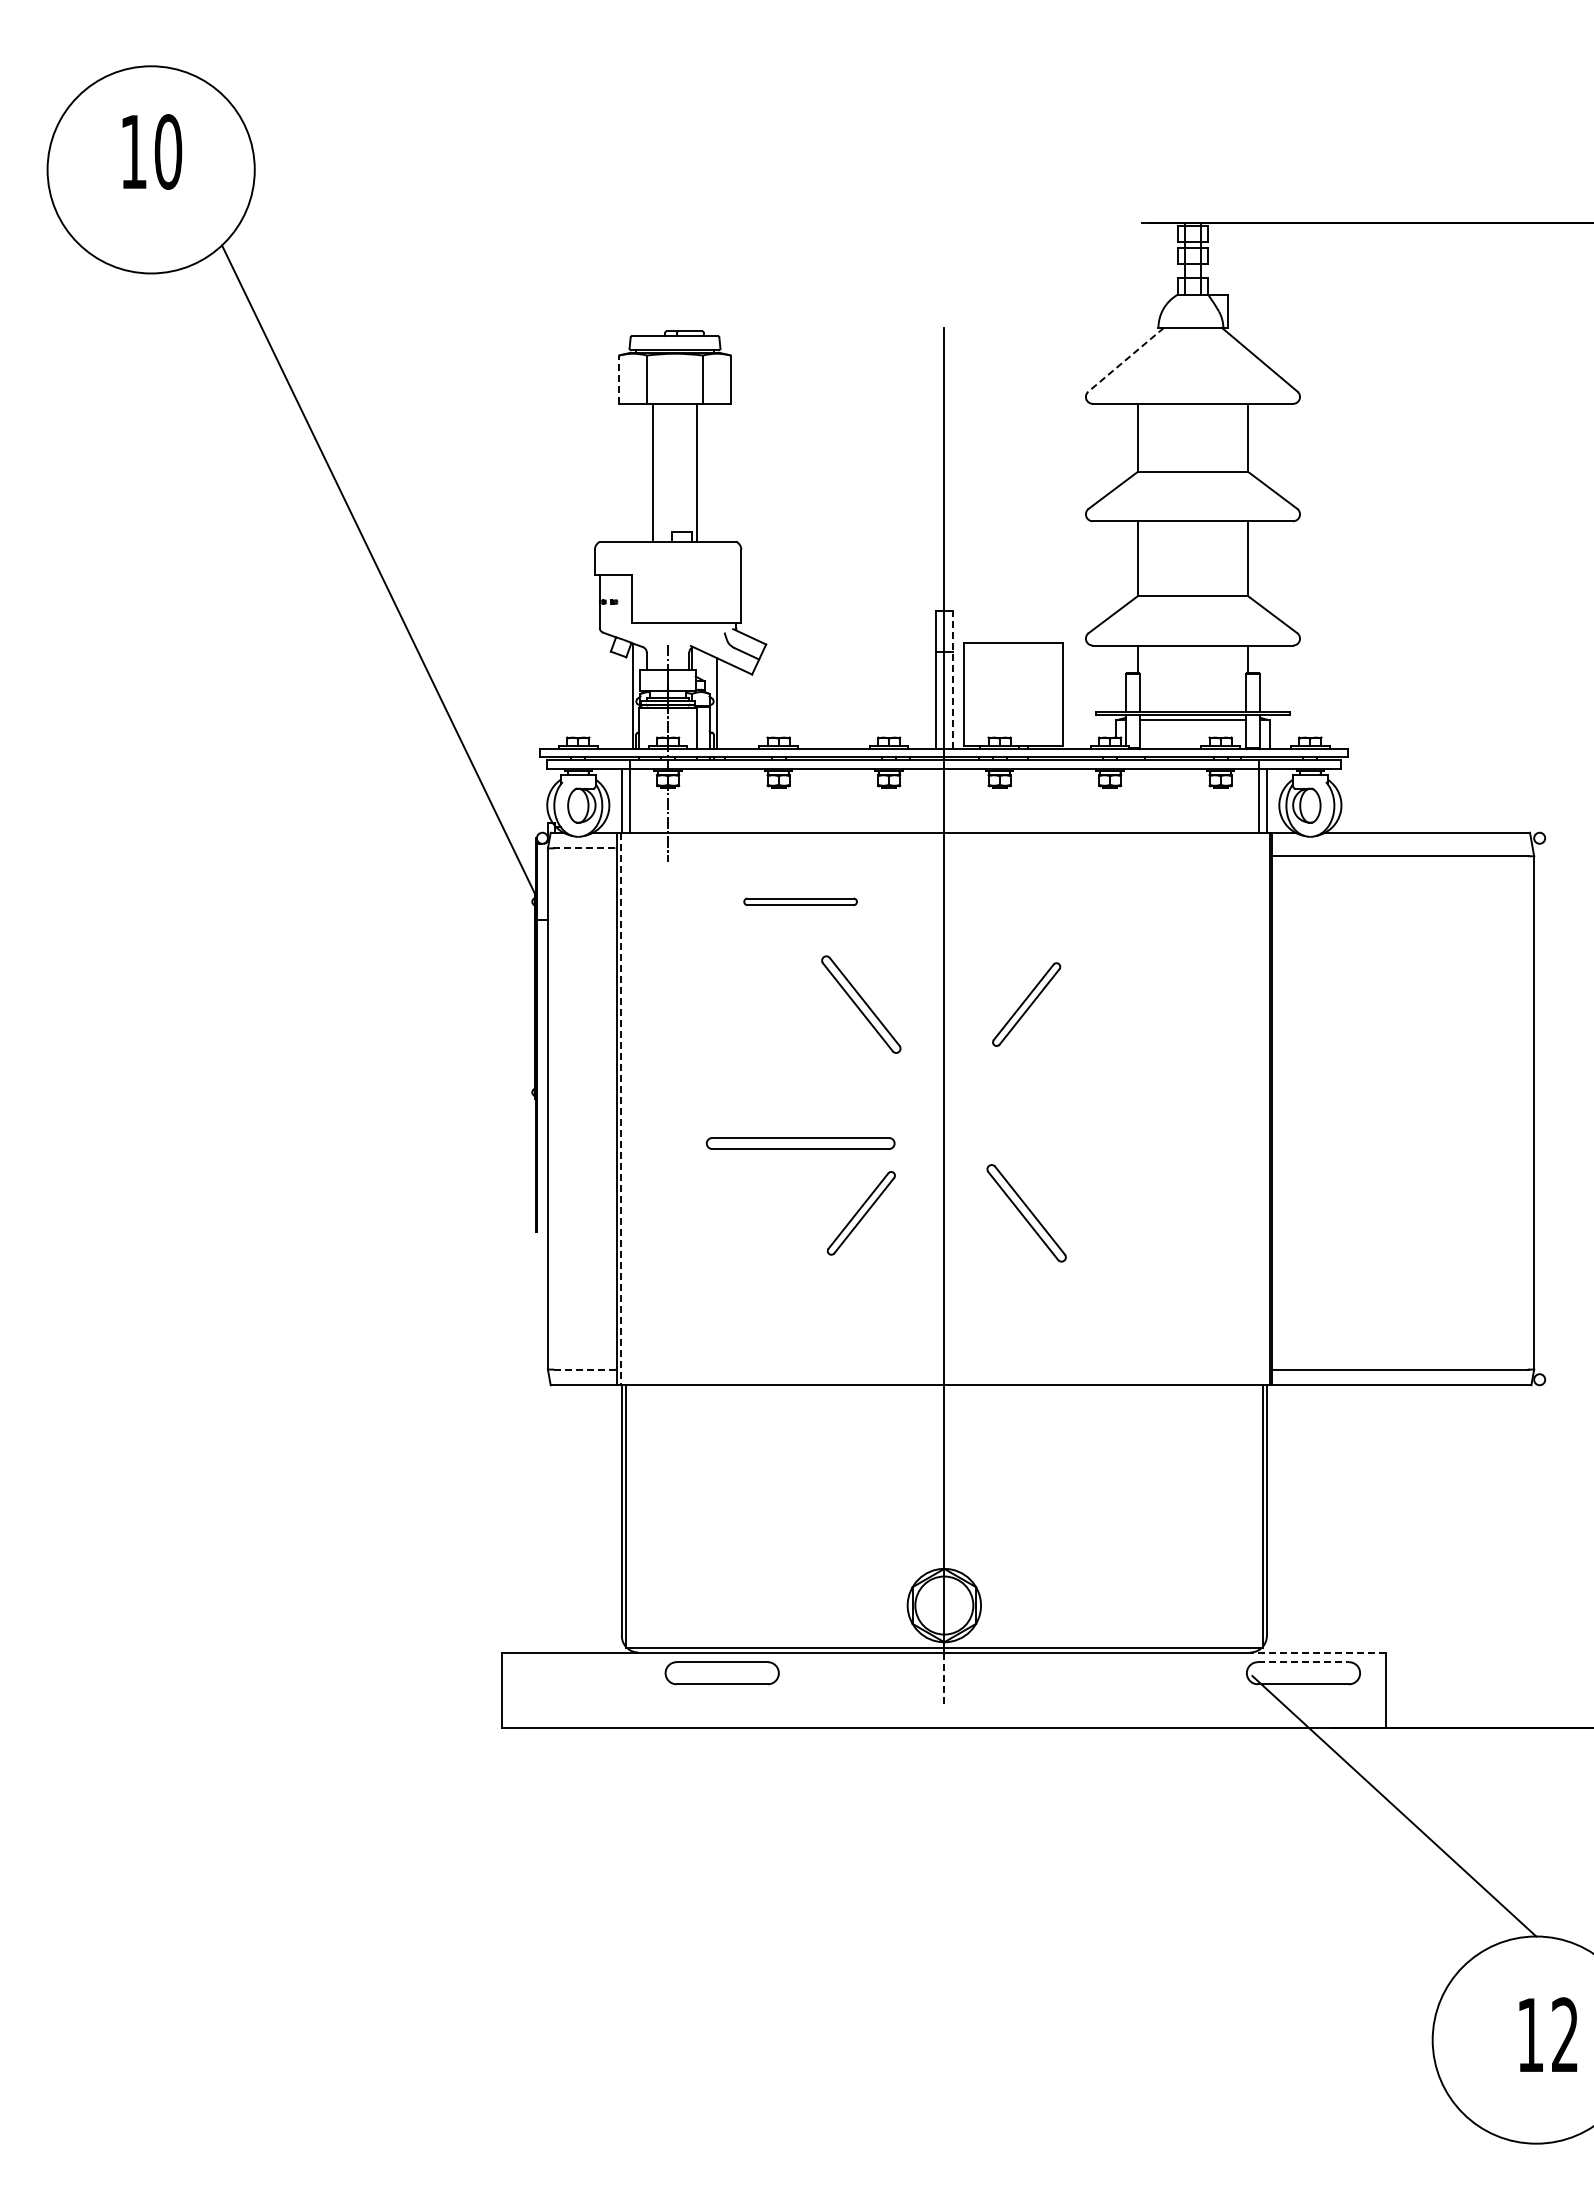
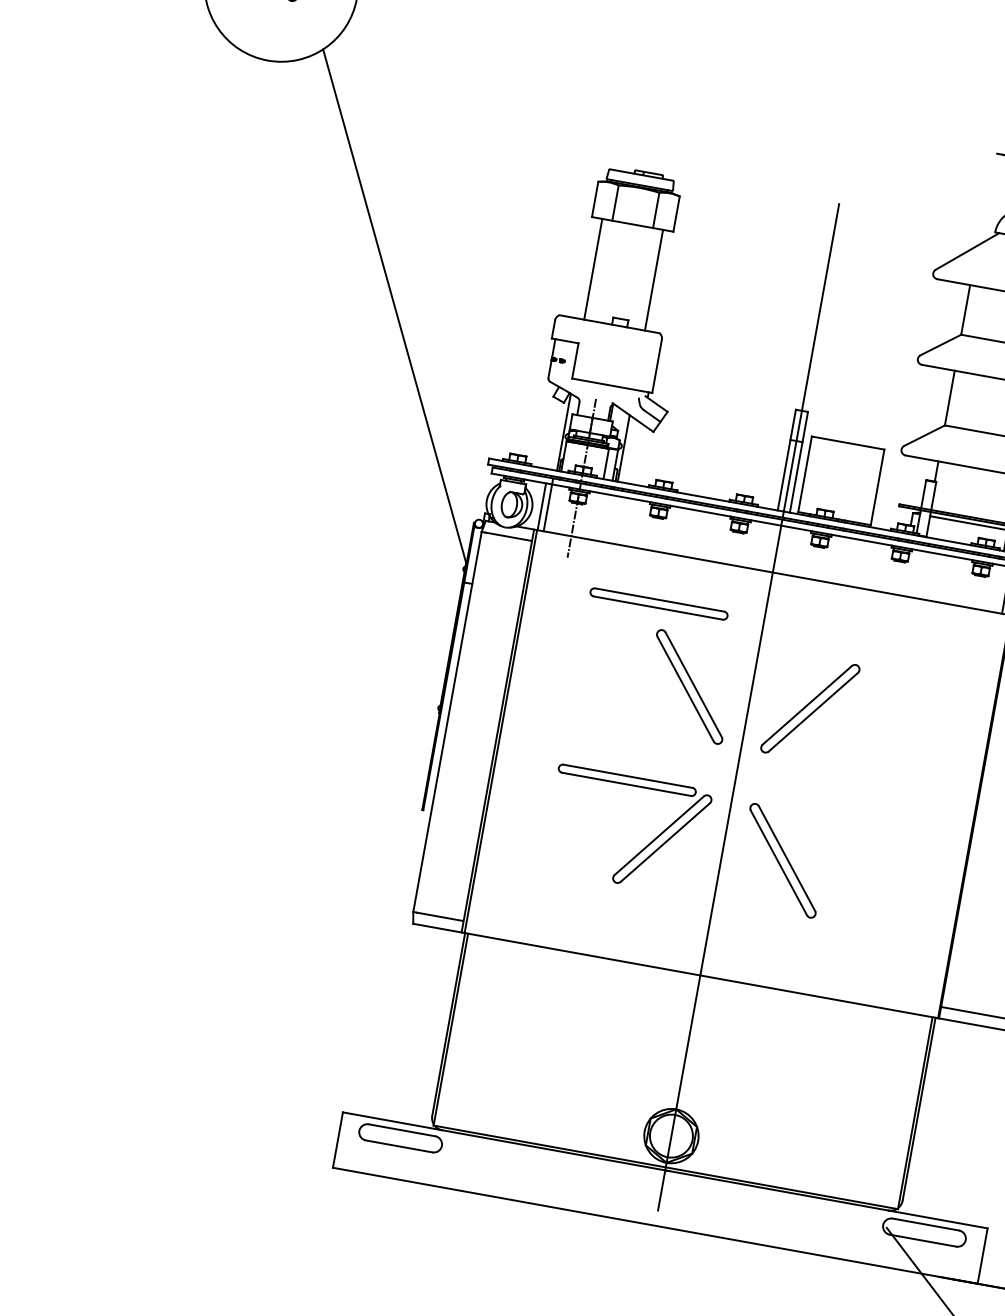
line: (1125, 360) -> (966, 251), dashed -> solid
line: (619, 379) -> (595, 199), dashed -> solid
line: (652, 472) -> (653, 279), moved
line: (697, 472) -> (593, 269), moved
line: (952, 679) -> (798, 461), dashed -> solid
line: (585, 848) -> (509, 536), dashed -> solid
part: (800, 901) -> (658, 603), size x1.67
part: (861, 1004) -> (689, 686), size x1.43
part: (1026, 1004) -> (810, 708), size x1.67
line: (621, 1109) -> (501, 731), dashed -> solid
part: (861, 1213) -> (662, 839), size x1.67
part: (1026, 1213) -> (782, 860), size x1.43
line: (584, 1369) -> (439, 916), dashed -> solid
line: (1317, 1652) -> (937, 1219), dashed -> solid
line: (1303, 1662) -> (925, 1224), dashed -> solid
part: (721, 1673) -> (400, 1138), moved
line: (944, 1680) -> (661, 1190), dashed -> solid

